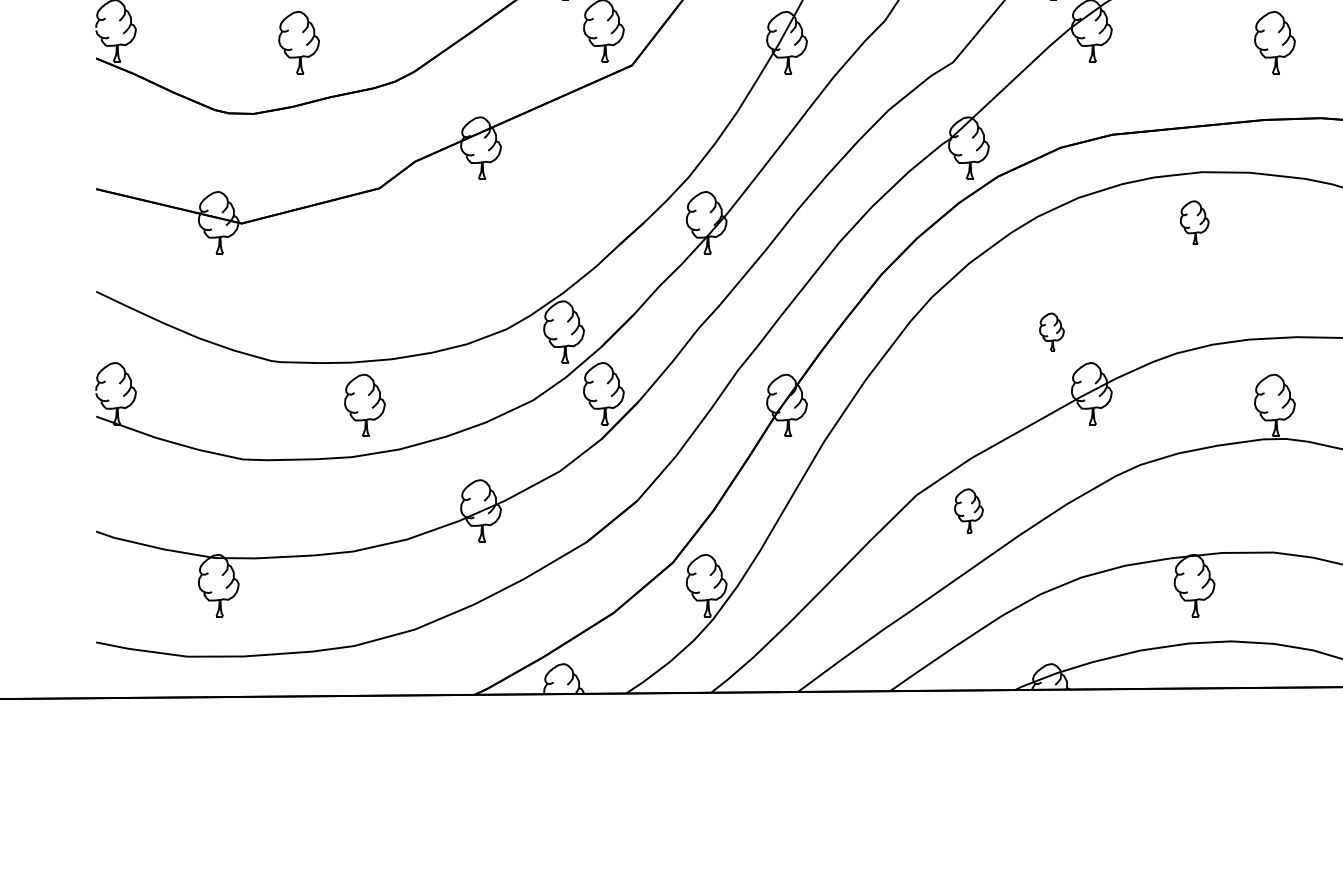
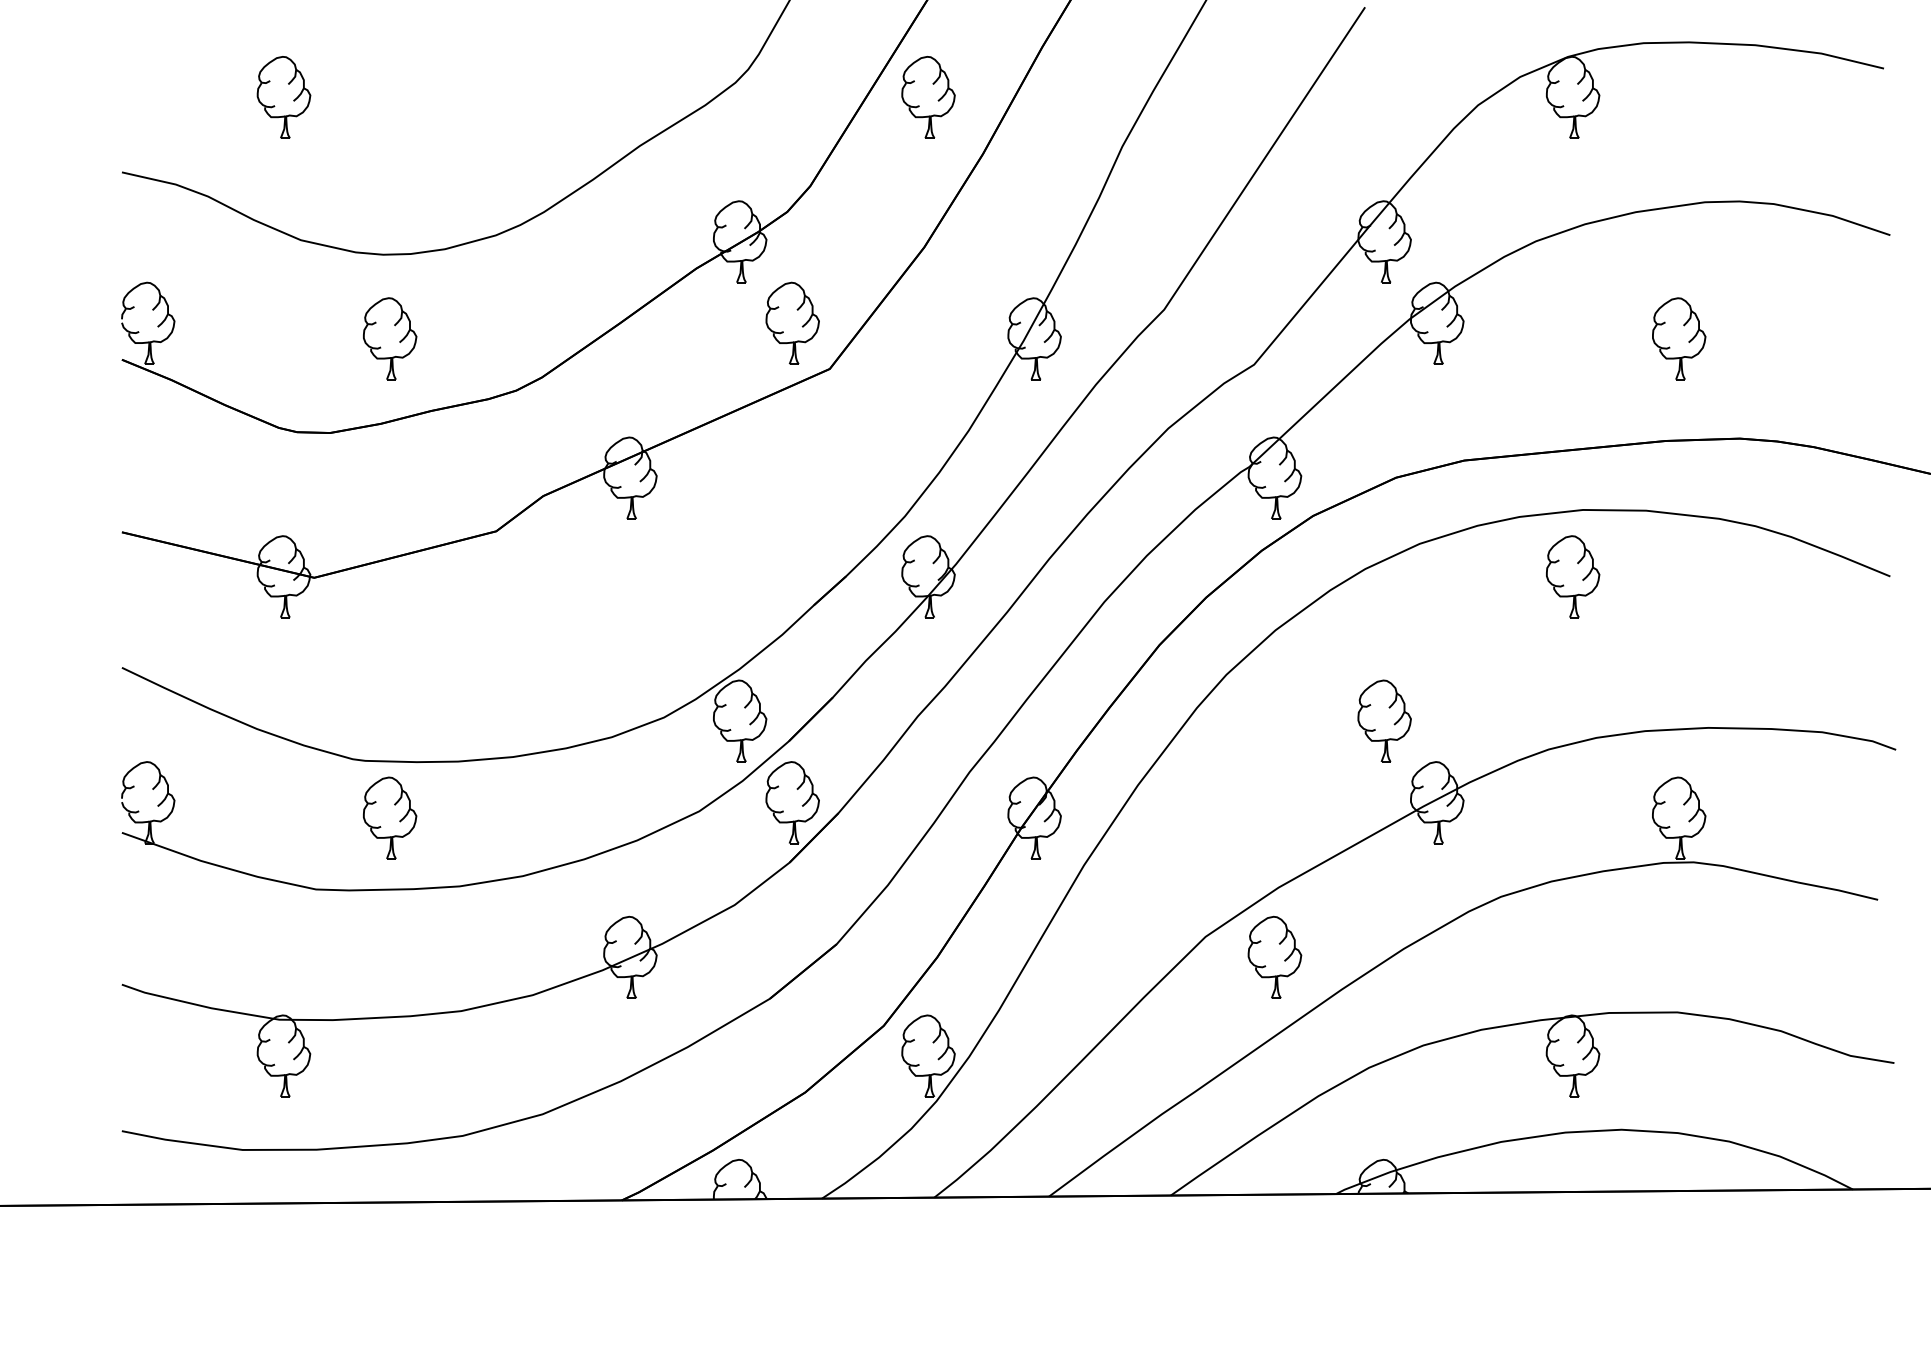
part: (1194, 222) -> (1573, 576), size x1.43
part: (1051, 331) -> (1384, 720), size x1.67
part: (365, 404) -> (390, 817), moved
part: (968, 510) -> (1274, 956), size x1.43

